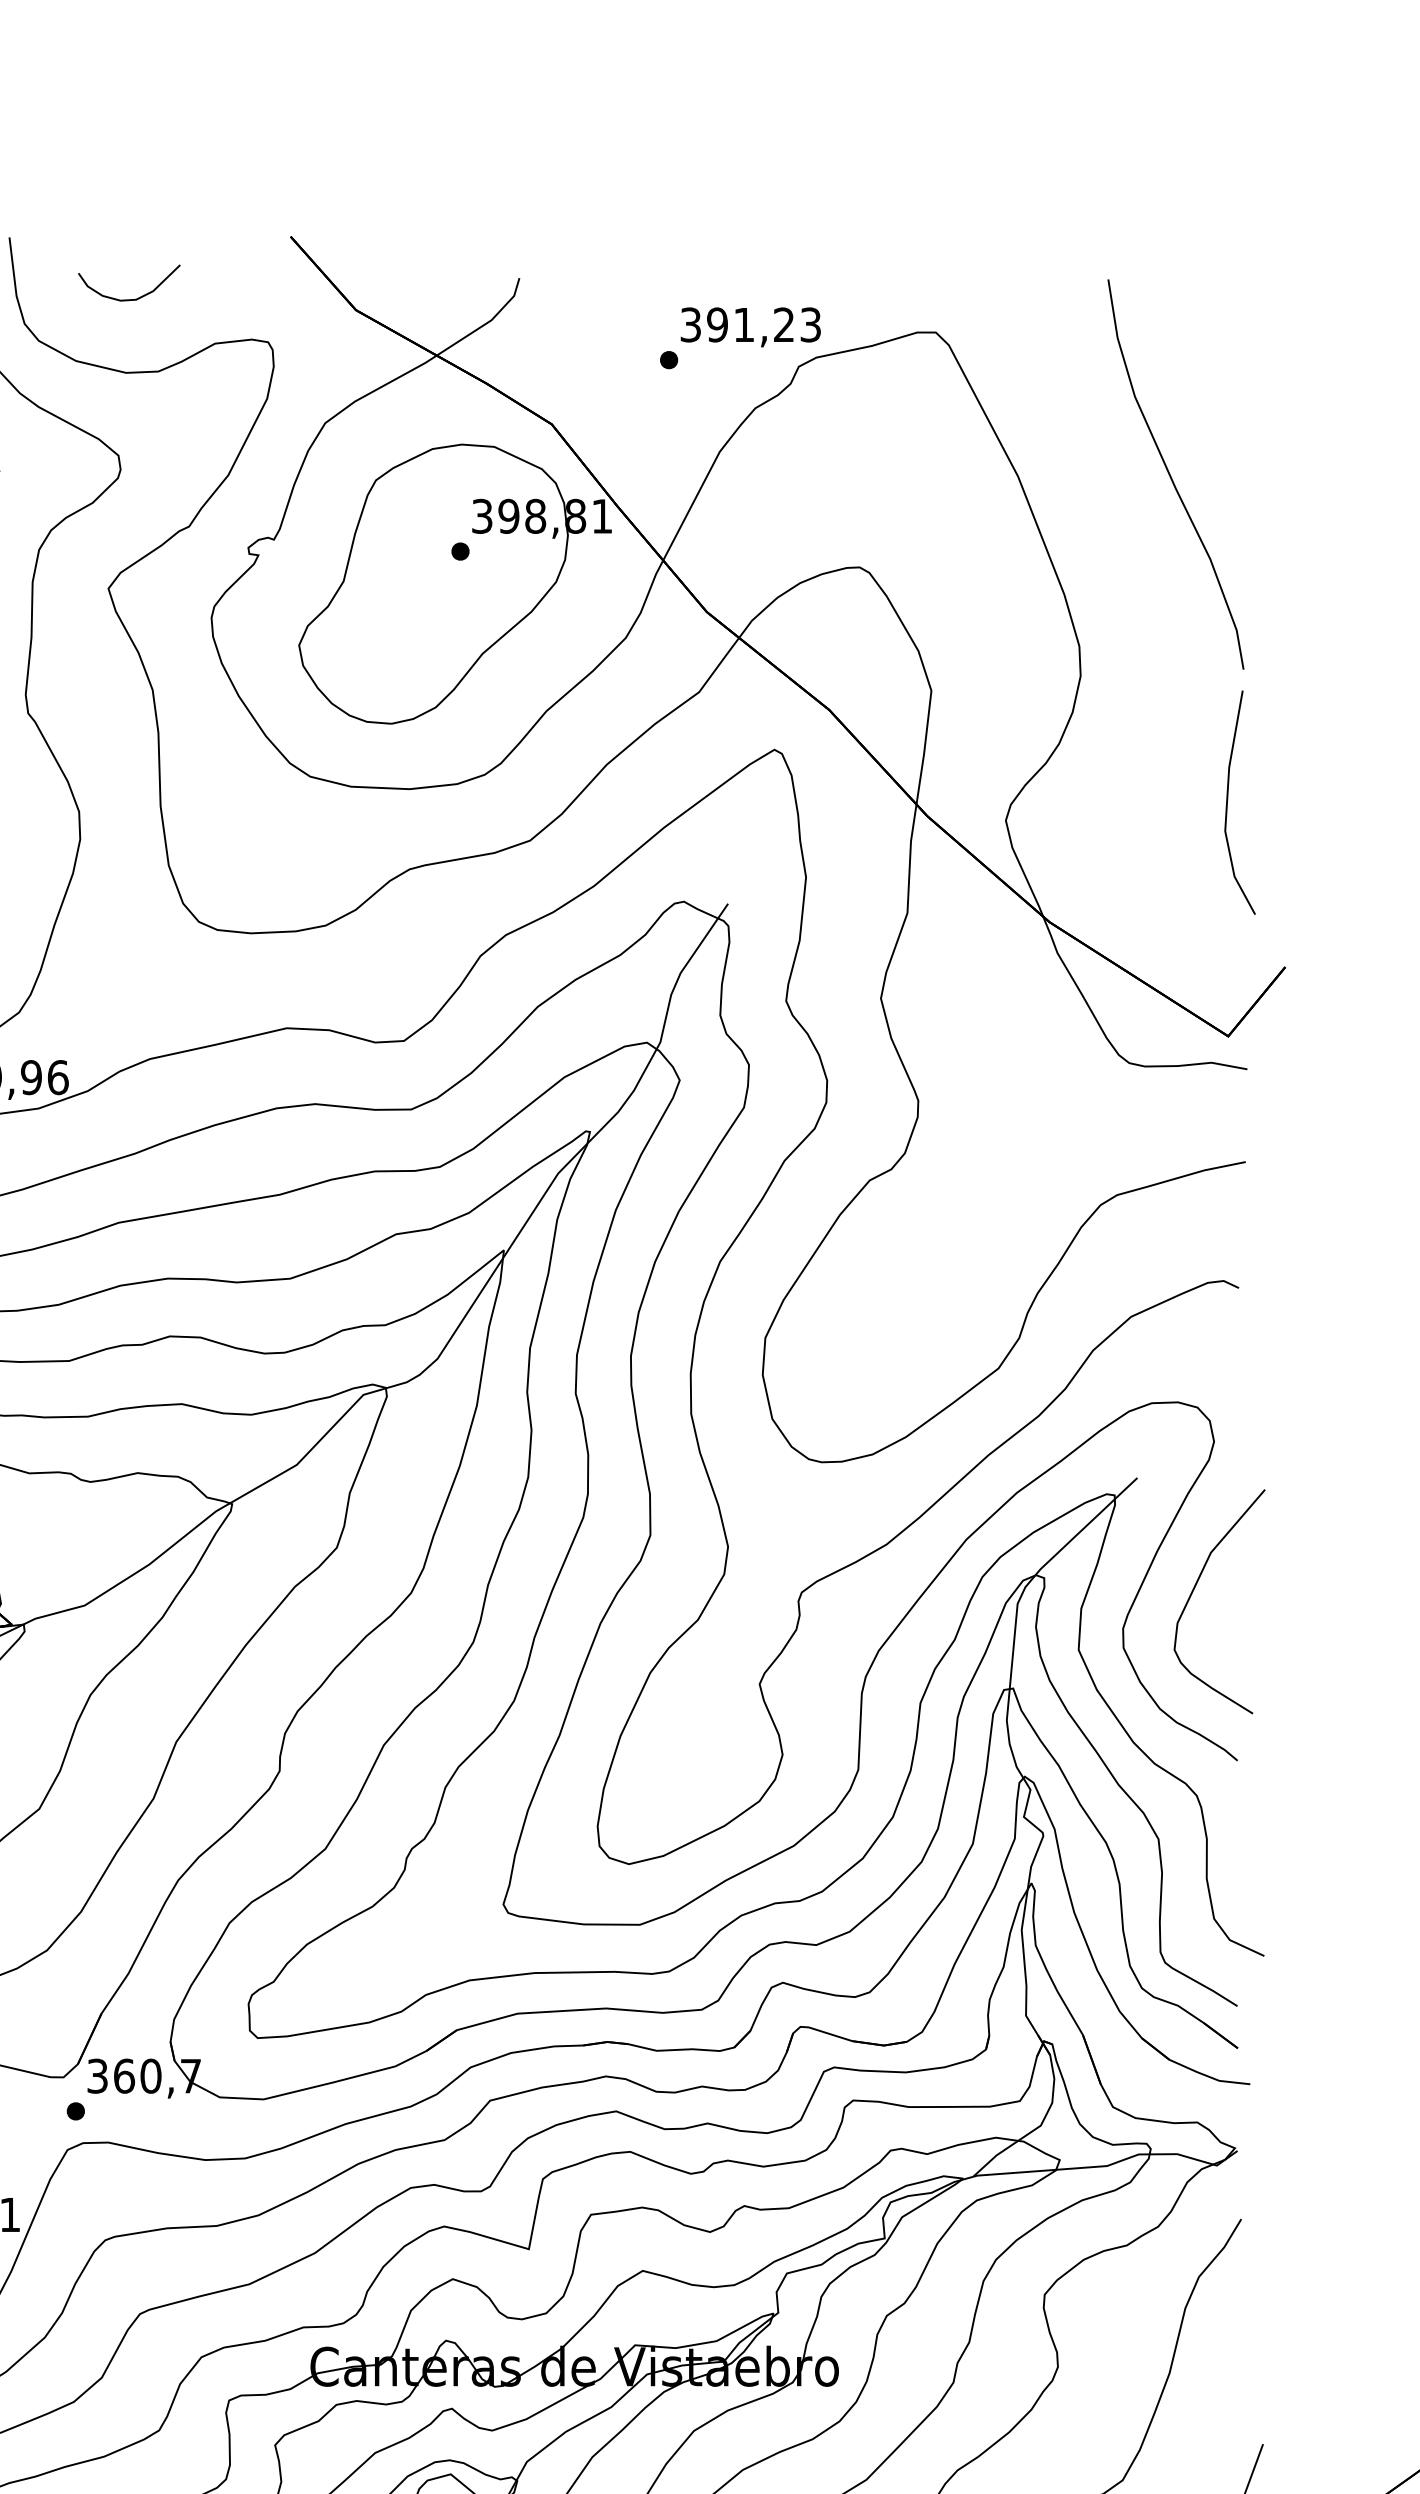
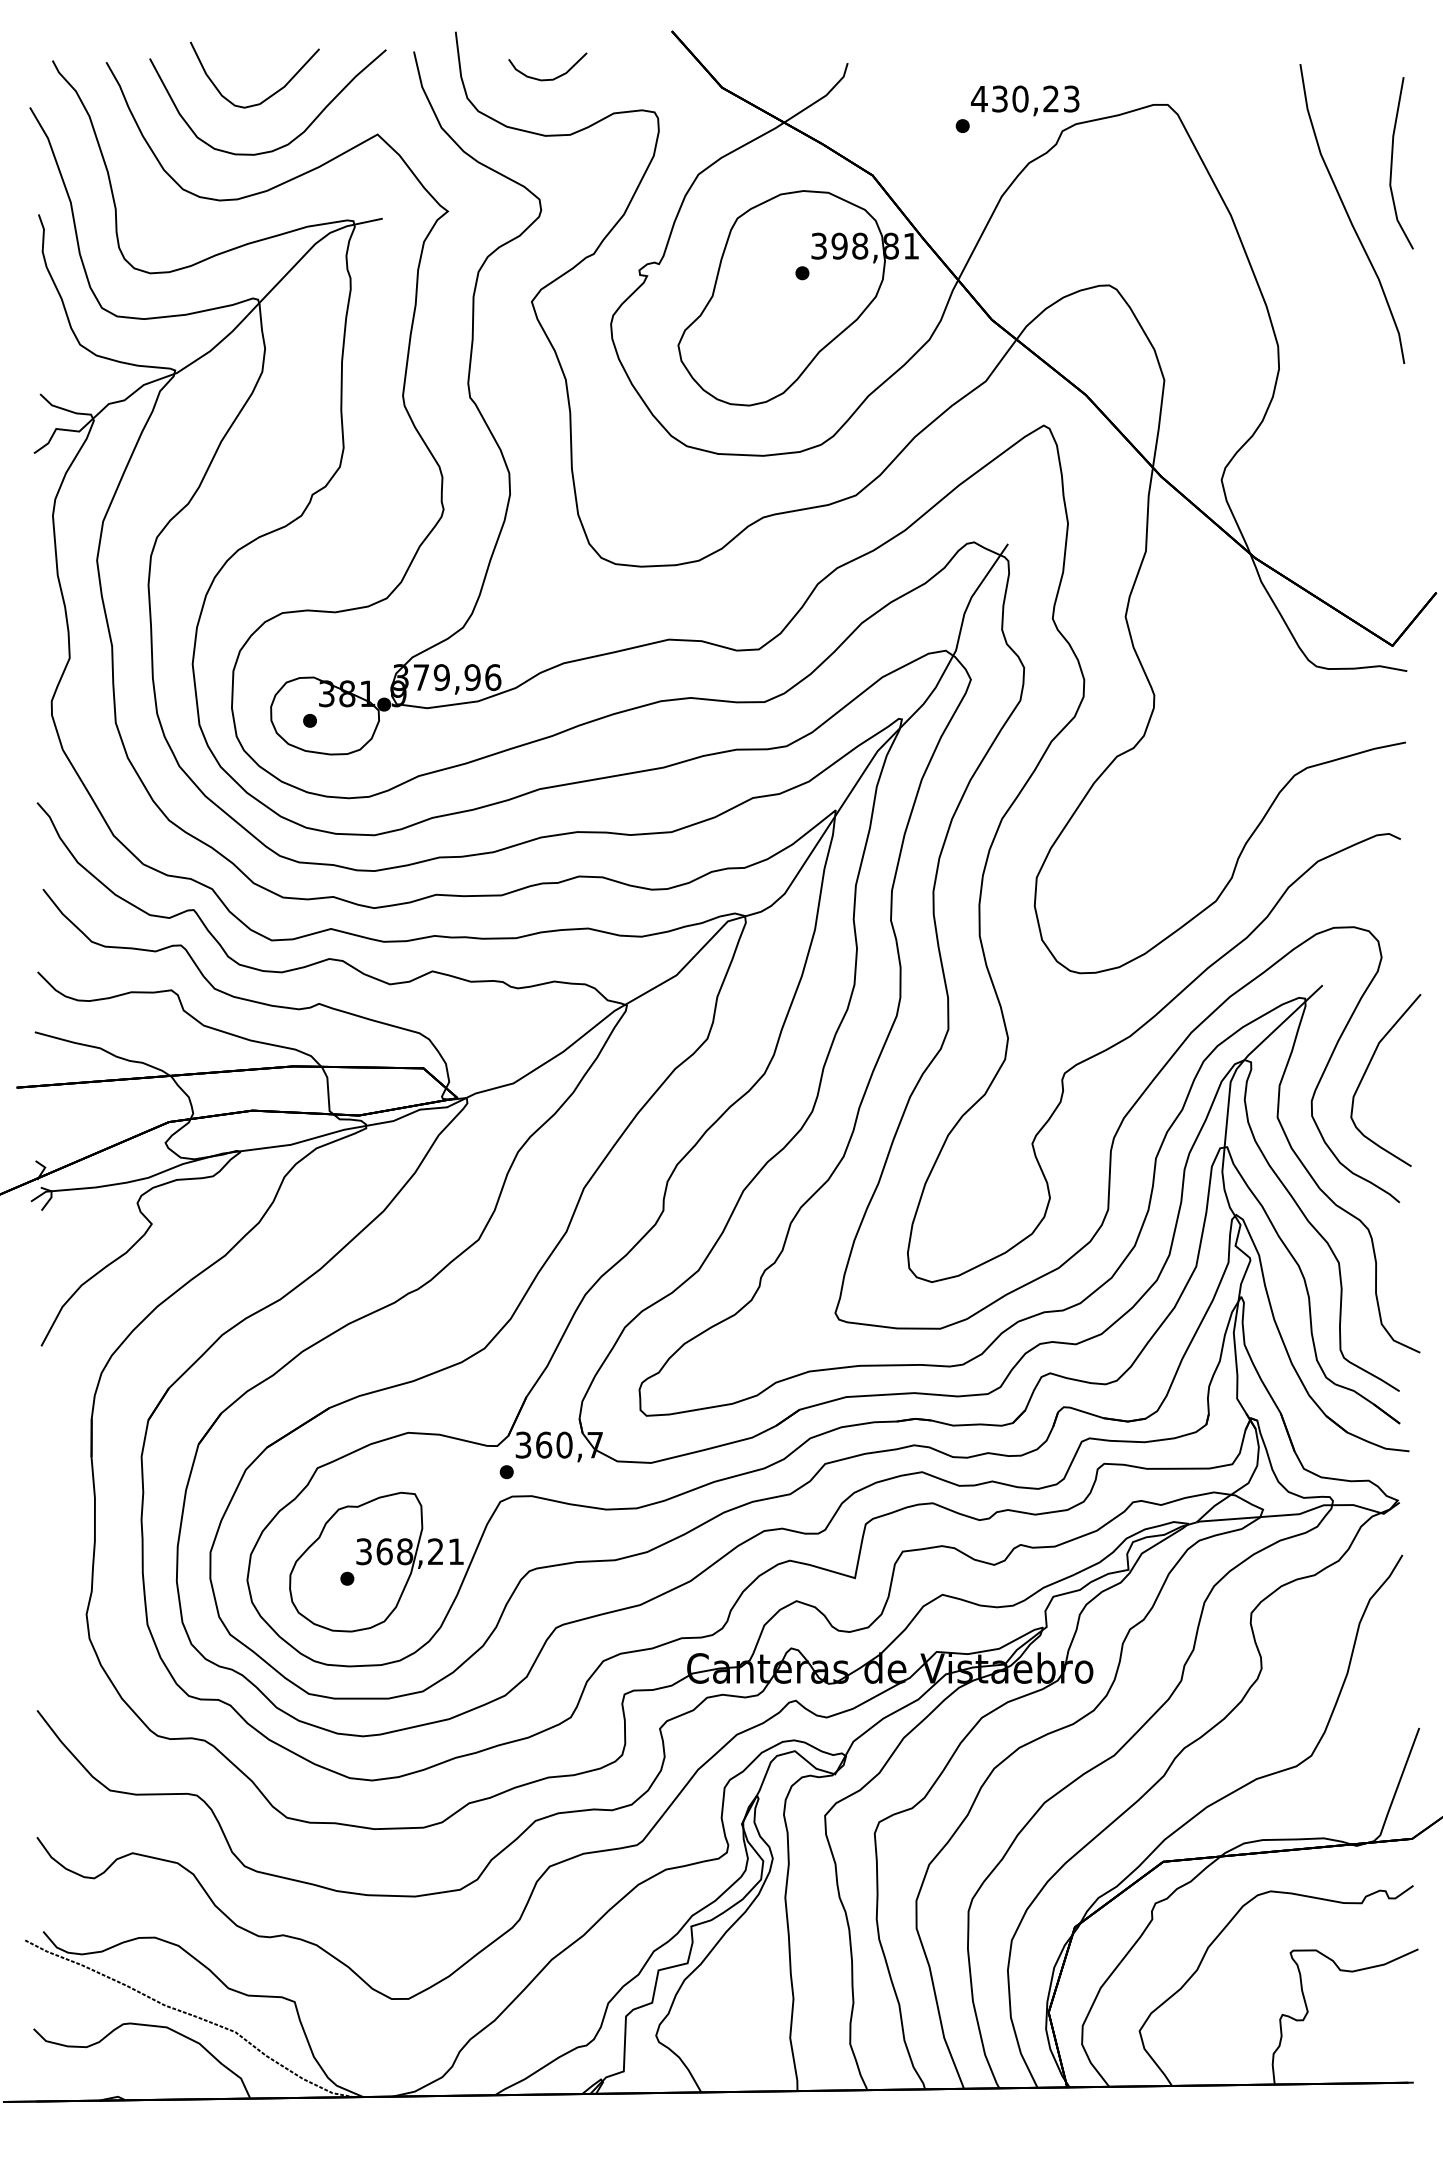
text: (716, 324) -> (999, 98), 391,23 -> 430,23
line: (1228, 802) -> (1392, 163), moved

